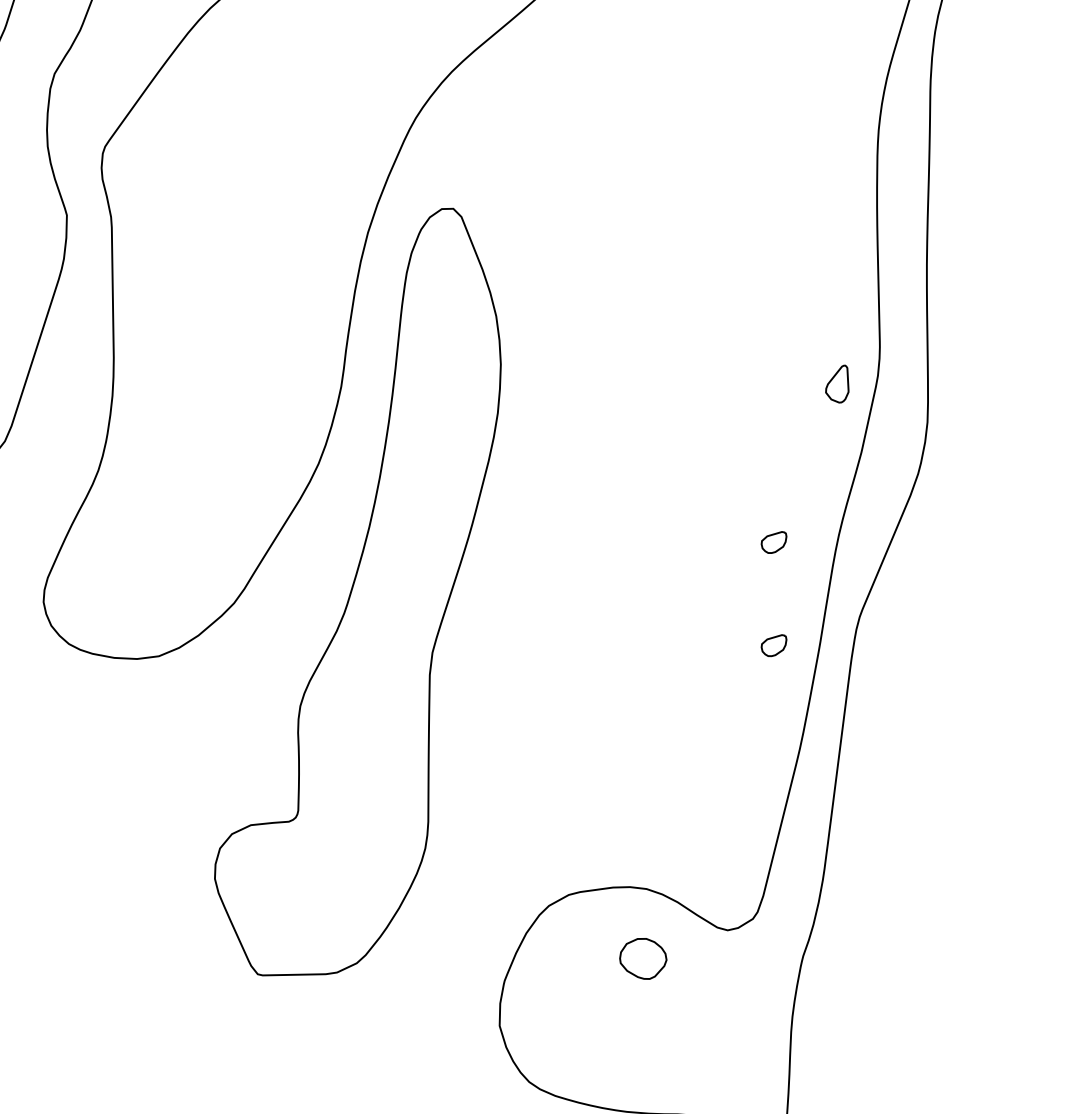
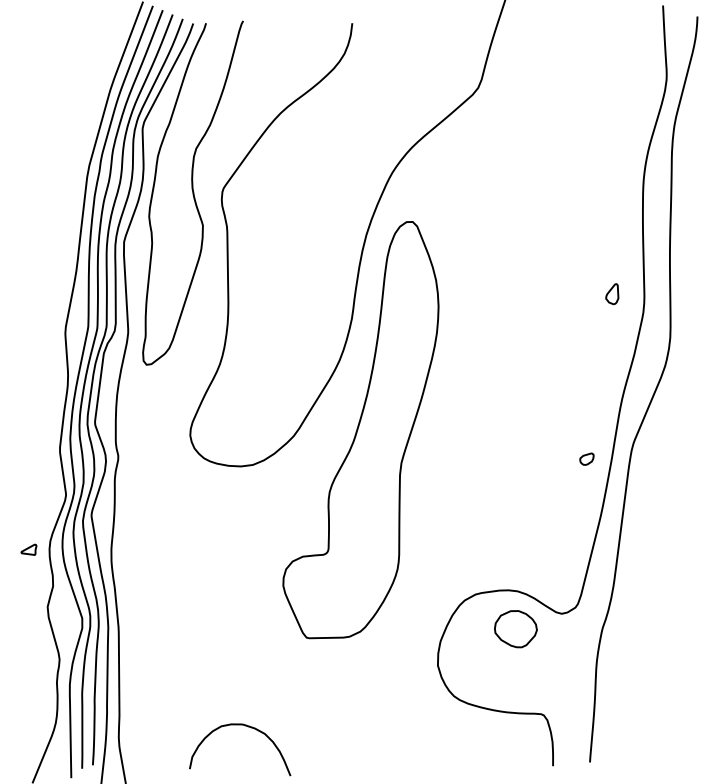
part: (837, 384) -> (612, 294), moved
part: (773, 541) -> (586, 402), removed
part: (642, 959) -> (515, 629), size x1.67

